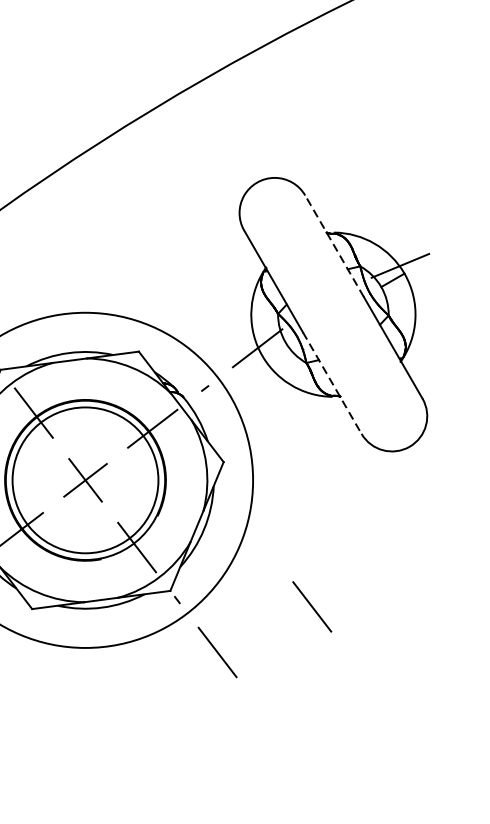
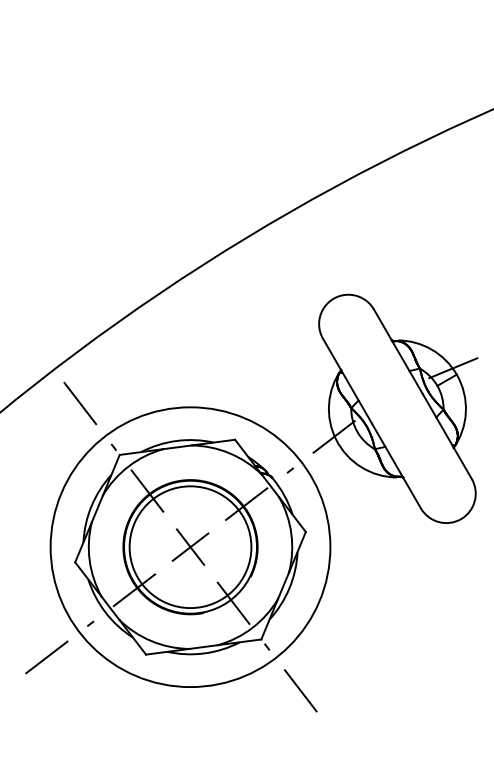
line: (334, 245) -> (398, 351), dashed -> solid
line: (332, 383) -> (396, 466), dashed -> solid
line: (311, 606) -> (379, 652), removed

